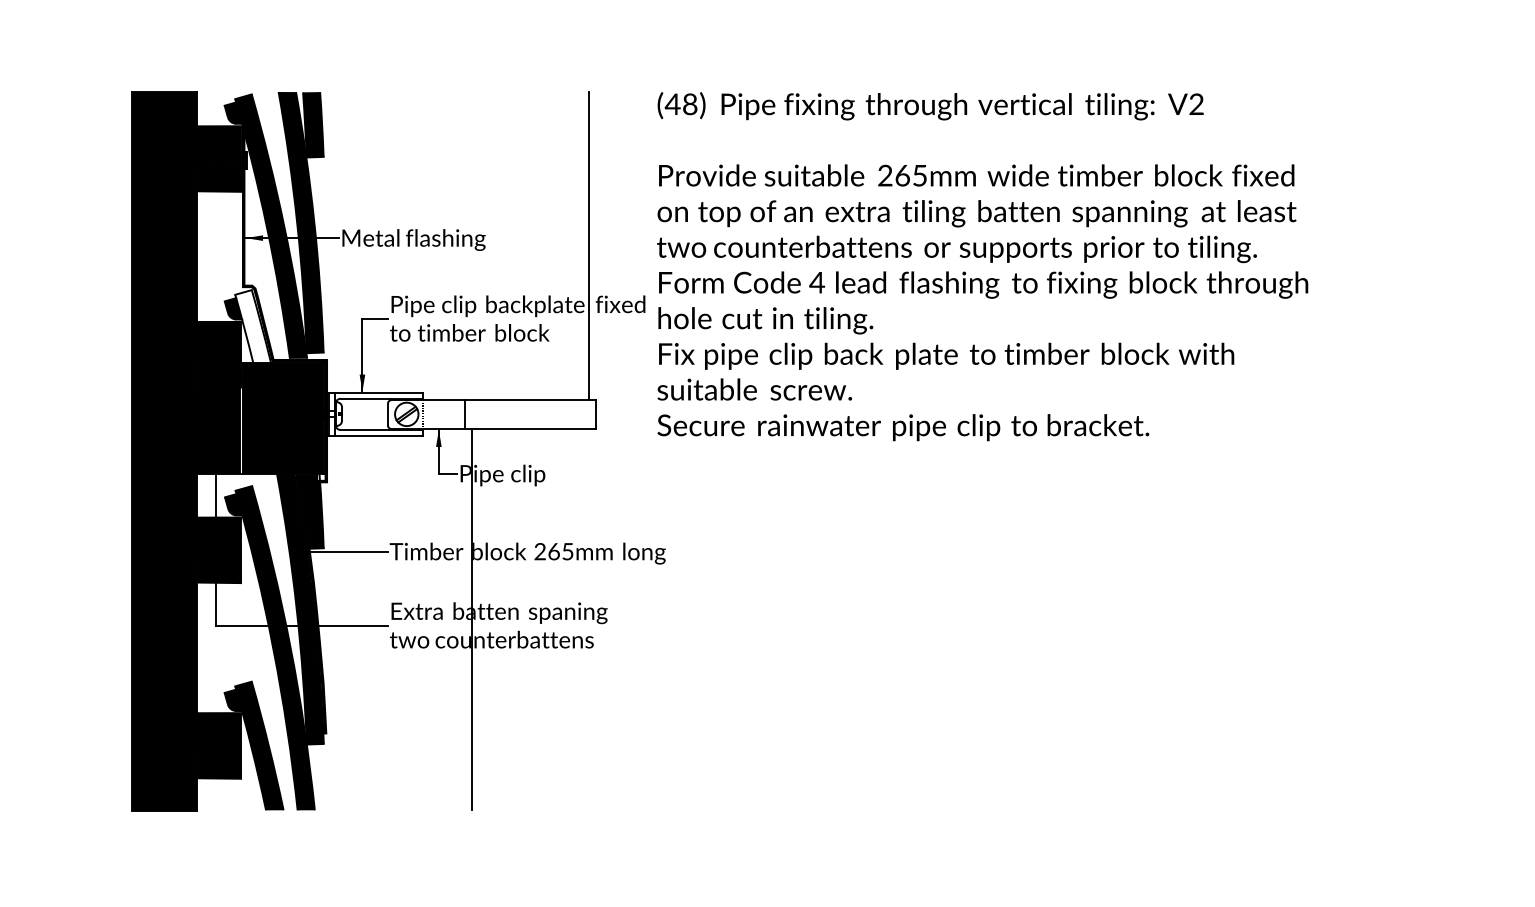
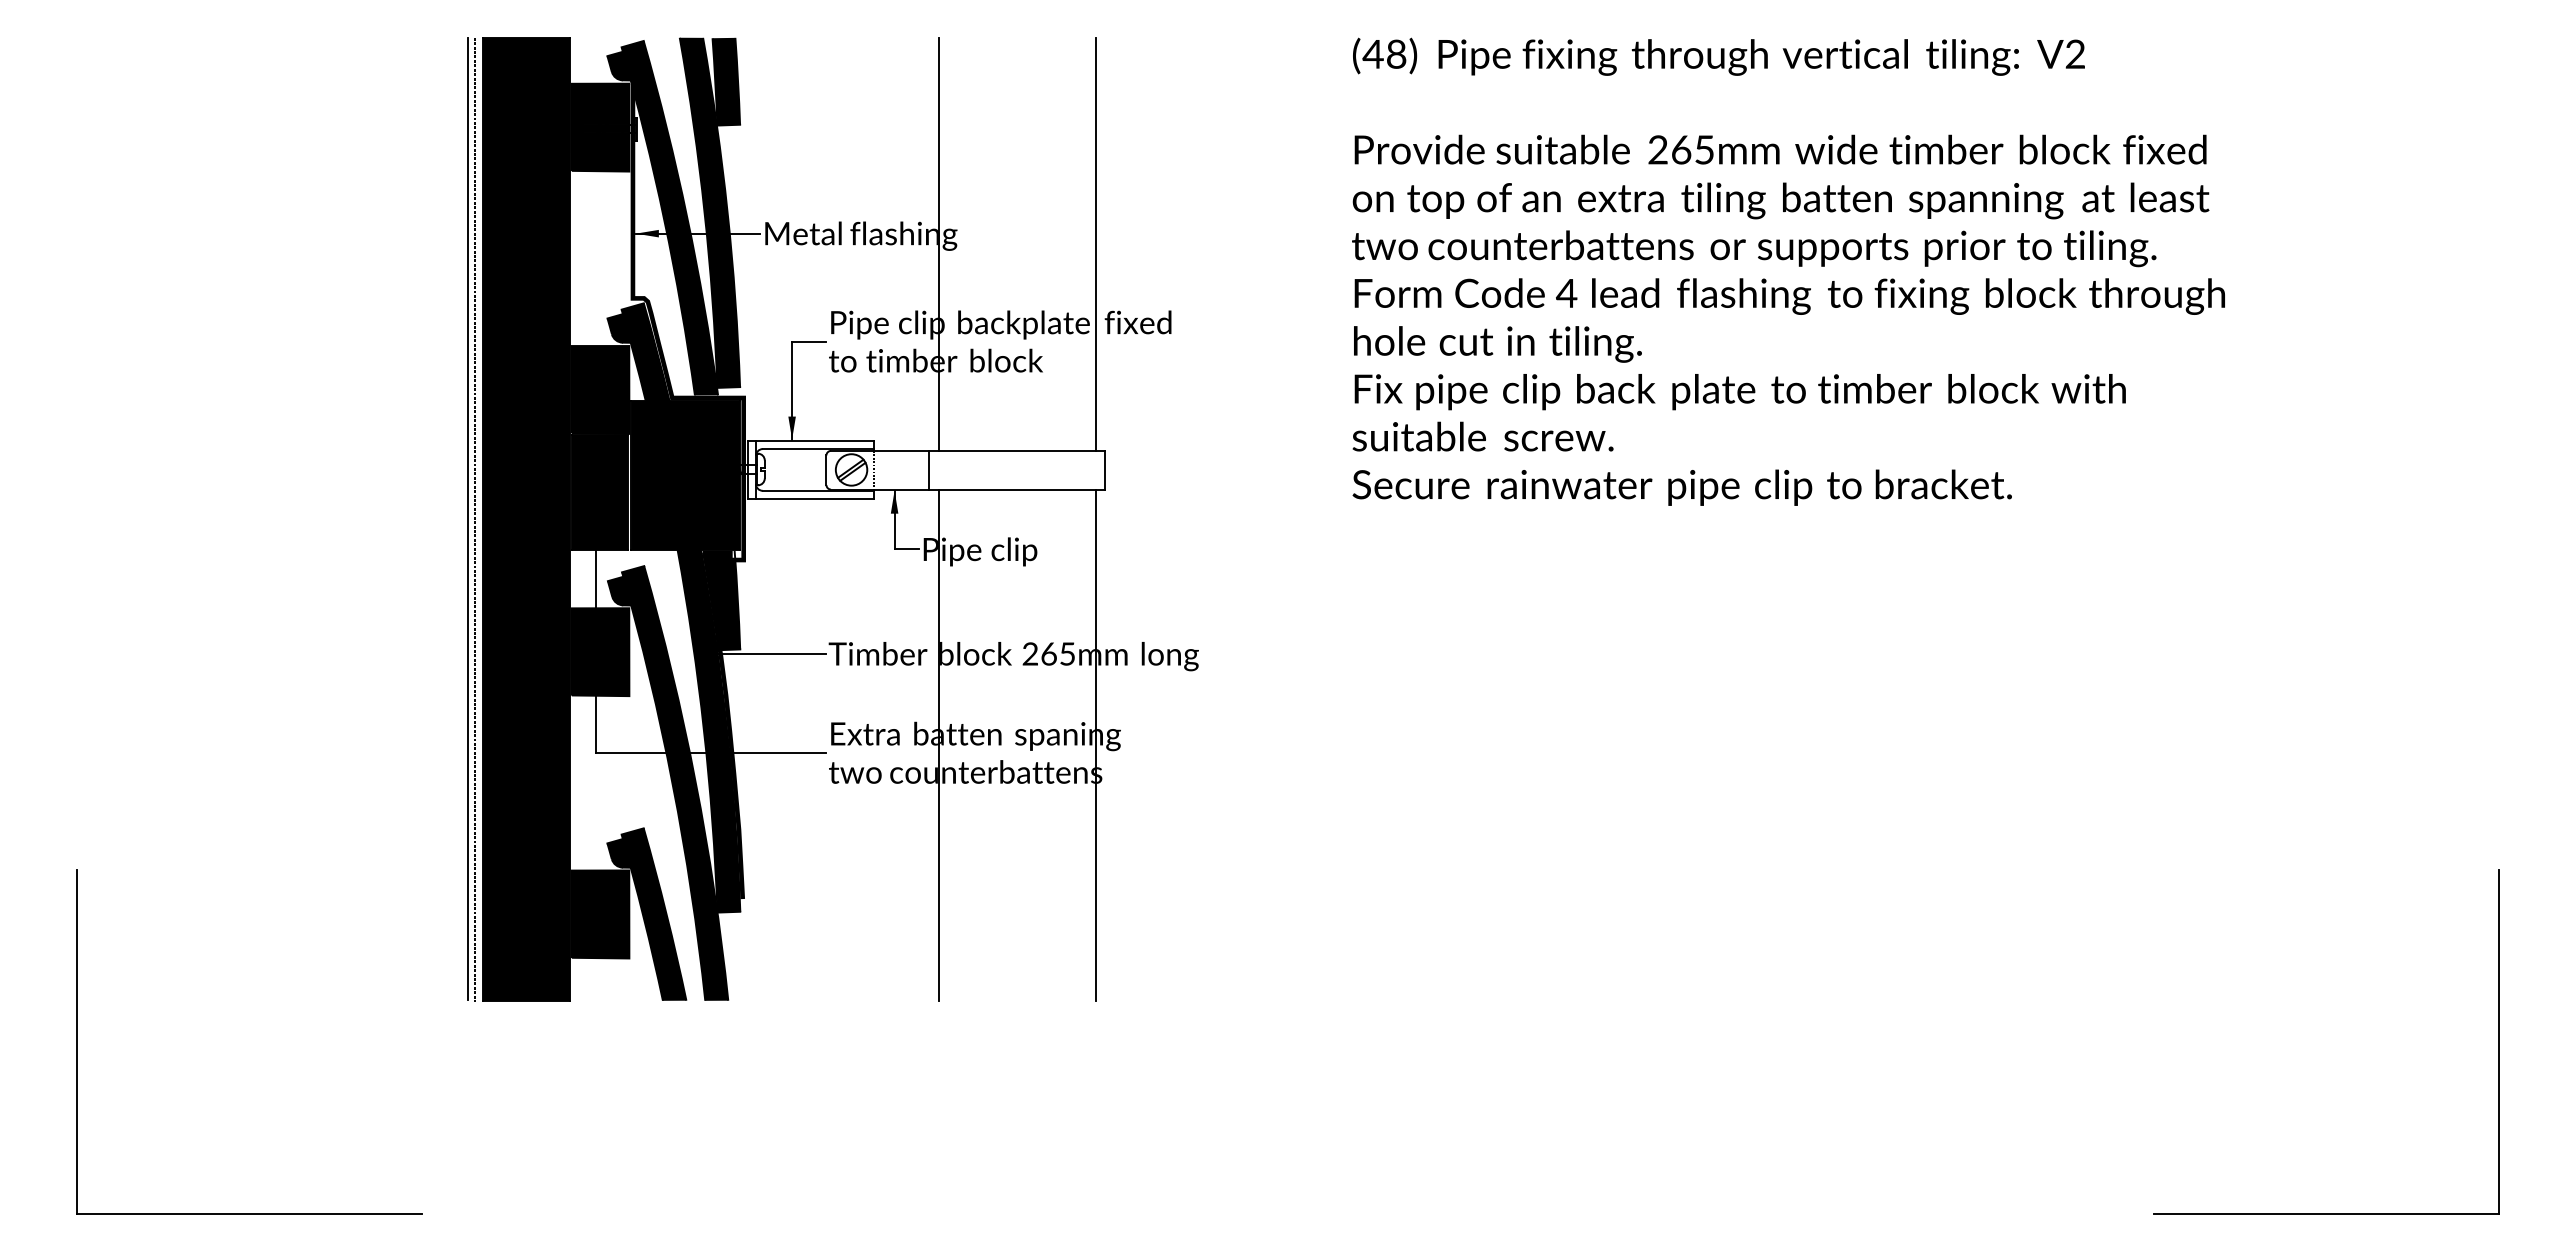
line: (471, 245) -> (938, 243), added
text: (982, 266) -> (1788, 271), moved
fill: (253, 326) -> (645, 351), added
line: (121, 450) -> (468, 518), added
line: (126, 451) -> (475, 519), added
line: (588, 619) -> (1095, 744), added

